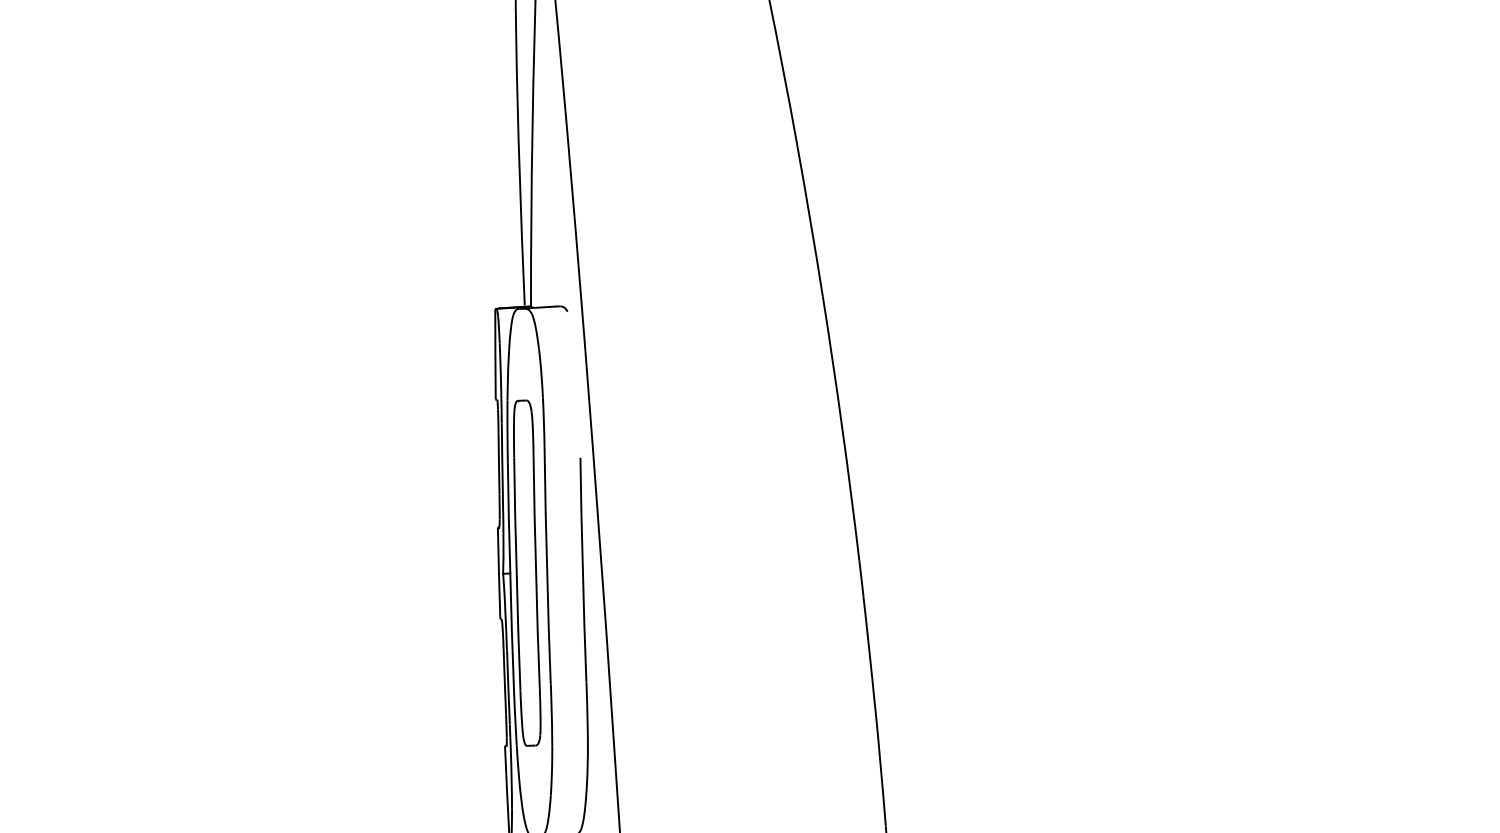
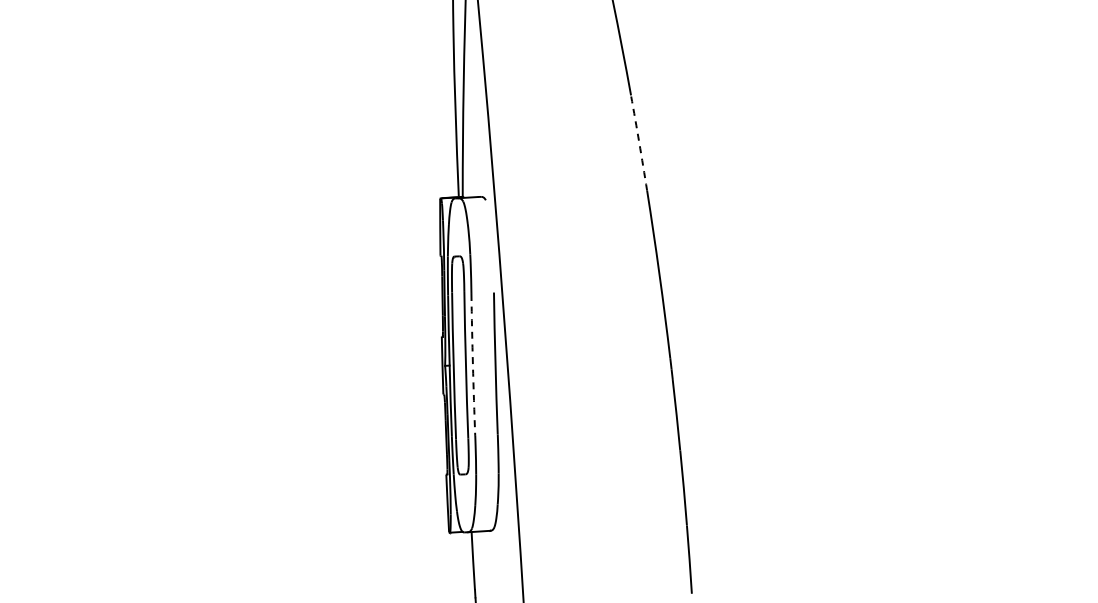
arc: (810, 220) -> (639, 142), solid -> dashed
arc: (546, 571) -> (472, 364), solid -> dashed

